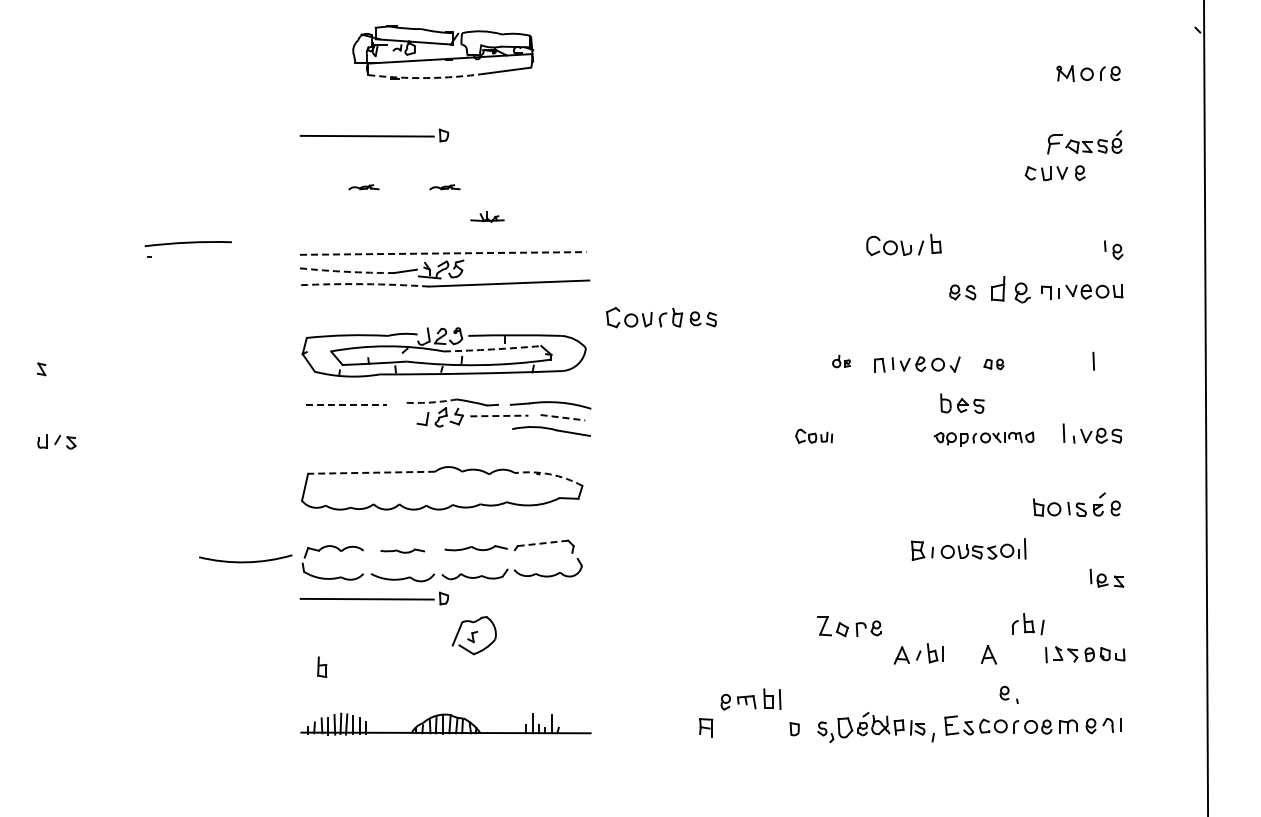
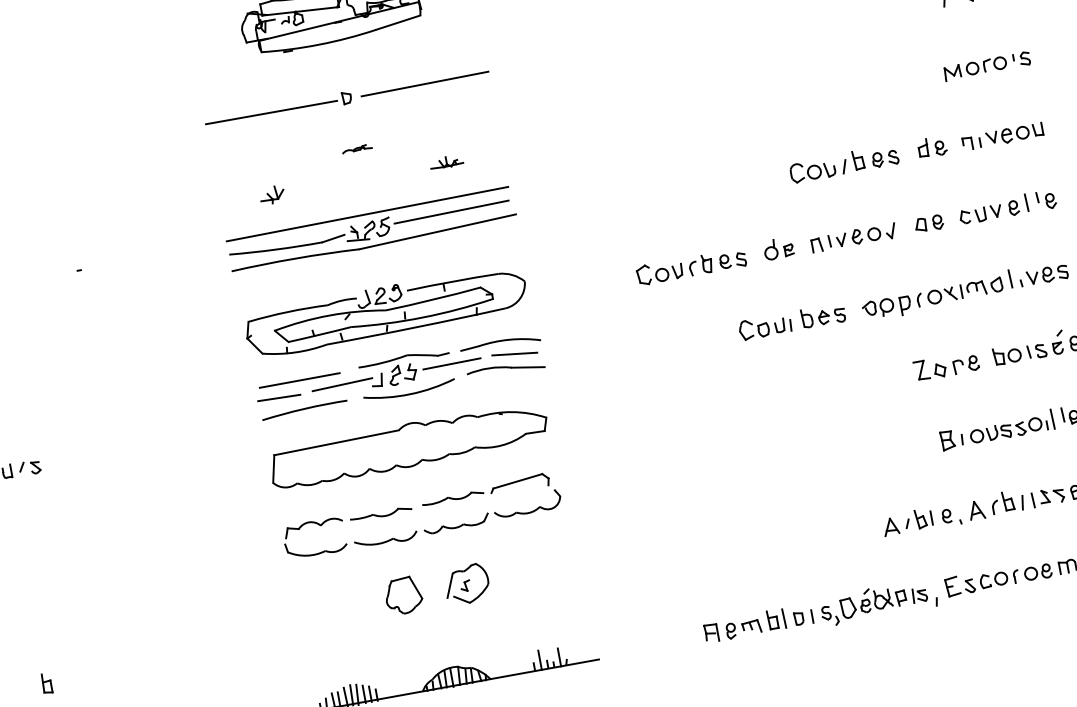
arc: (426, 78) -> (319, 45), dashed -> solid
line: (522, 135) -> (424, 83), added
part: (1054, 173) -> (988, 213), moved
part: (363, 187) -> (277, 163), removed
part: (487, 216) -> (446, 162), moved
part: (352, 217) -> (271, 195), added
part: (1079, 219) -> (987, 65), added
arc: (187, 243) -> (303, 409), moved
part: (903, 244) -> (826, 166), moved
part: (1113, 250) -> (1046, 200), moved
line: (443, 253) -> (367, 214), dashed -> solid
line: (526, 266) -> (451, 211), added
arc: (346, 271) -> (275, 249), dashed -> solid
arc: (364, 284) -> (295, 258), dashed -> solid
part: (1010, 289) -> (931, 147), size x0.71
part: (661, 317) -> (691, 266), moved
arc: (492, 349) -> (433, 299), dashed -> solid
part: (841, 361) -> (778, 248), size x1.67
part: (993, 364) -> (928, 224), size x1.43
arc: (431, 402) -> (382, 362), dashed -> solid
part: (962, 403) -> (823, 315), moved
line: (346, 404) -> (299, 380), dashed -> solid
line: (387, 416) -> (342, 384), added
line: (499, 416) -> (452, 364), dashed -> solid
line: (563, 417) -> (515, 353), dashed -> solid
line: (323, 418) -> (279, 398), added
part: (813, 436) -> (764, 327), size x1.43
part: (983, 438) -> (932, 298), size x1.43
line: (371, 472) -> (336, 442), dashed -> solid
arc: (549, 474) -> (511, 412), dashed -> solid
line: (543, 543) -> (518, 481), dashed -> solid
part: (968, 549) -> (997, 430), moved
part: (402, 550) -> (380, 513), size x1.43
arc: (245, 561) -> (409, 393), moved
part: (373, 598) -> (361, 566), removed
part: (1027, 624) -> (1007, 502), moved
part: (849, 626) -> (946, 366), moved
part: (409, 634) -> (403, 595), added
part: (322, 666) -> (47, 682), moved
part: (1008, 694) -> (950, 516), moved
part: (750, 699) -> (755, 623), moved
line: (807, 729) -> (811, 616), added

